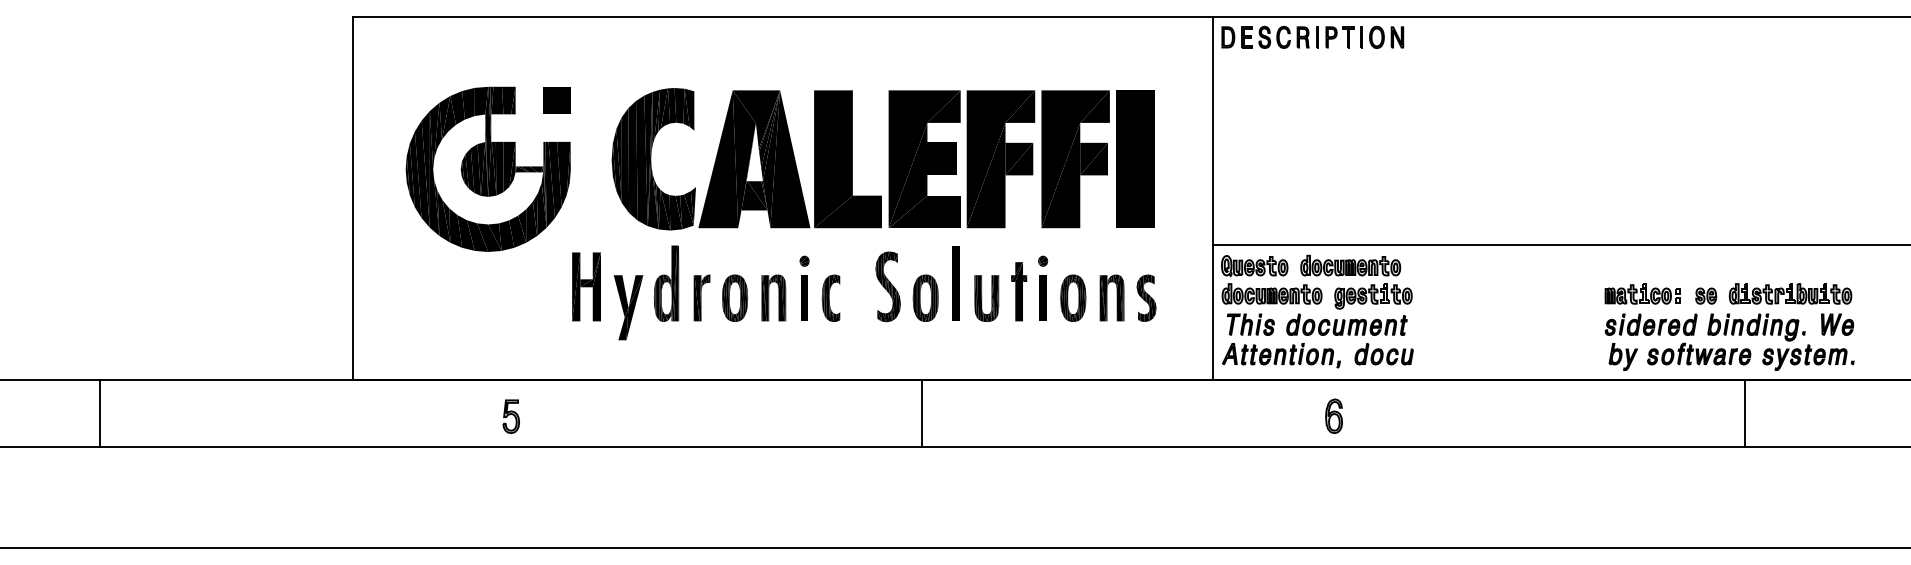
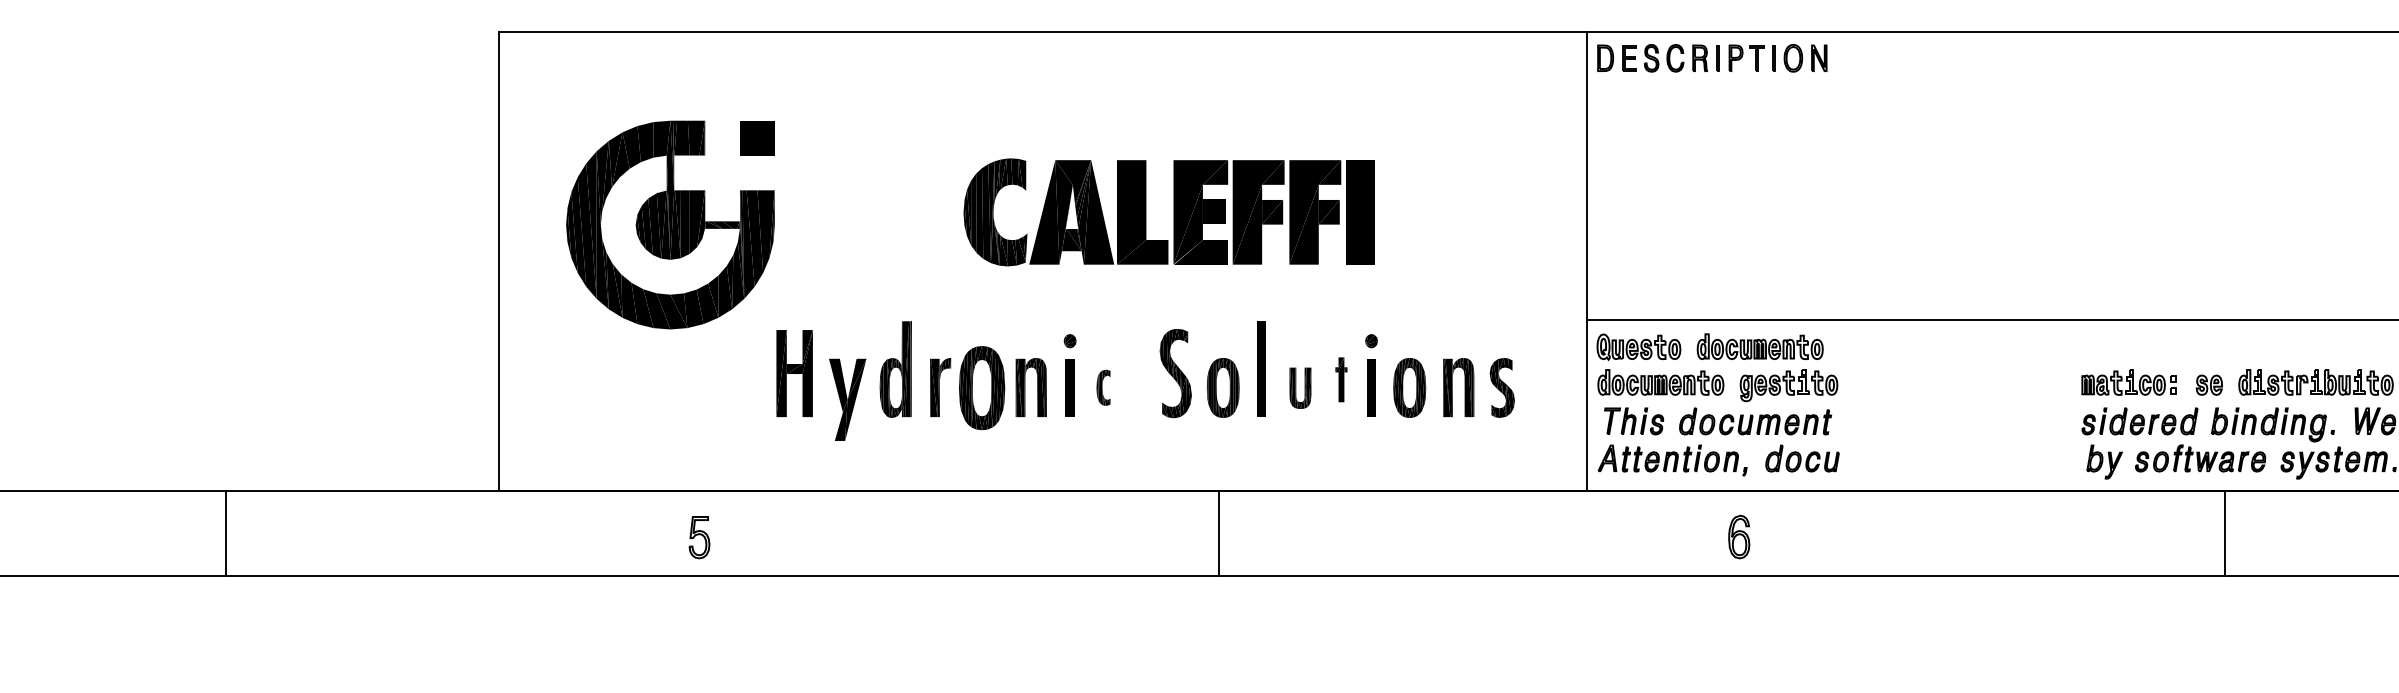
part: (882, 159) -> (1168, 212), size x0.6
part: (1019, 291) -> (1341, 379), size x0.6
part: (735, 297) -> (982, 386), size x1.4
part: (830, 297) -> (1102, 386), size x0.6
part: (986, 298) -> (1300, 388), size x0.7
line: (99, 413) -> (225, 533), moved
line: (1744, 413) -> (2224, 533), moved

